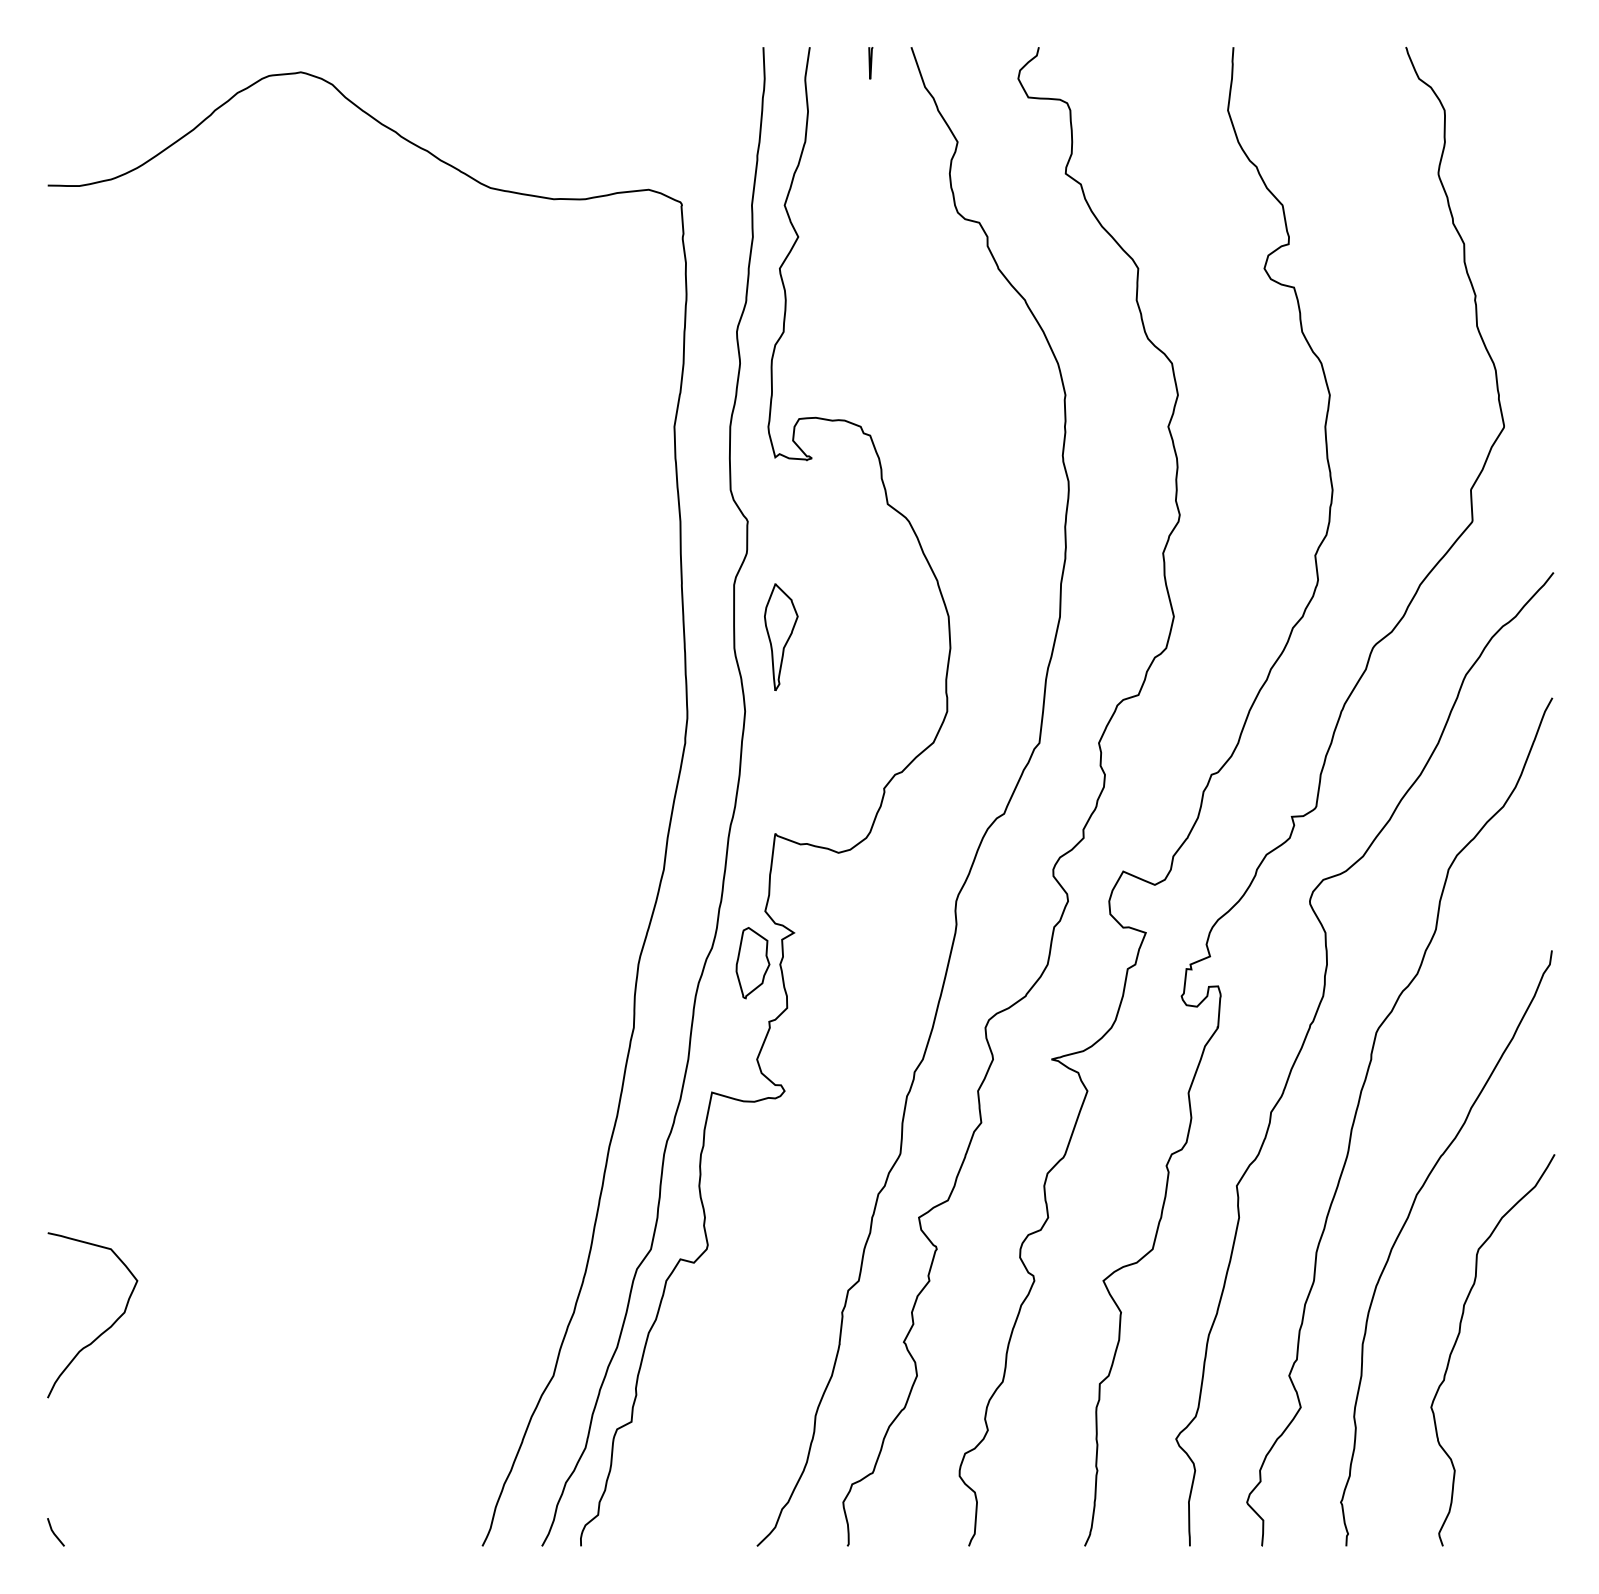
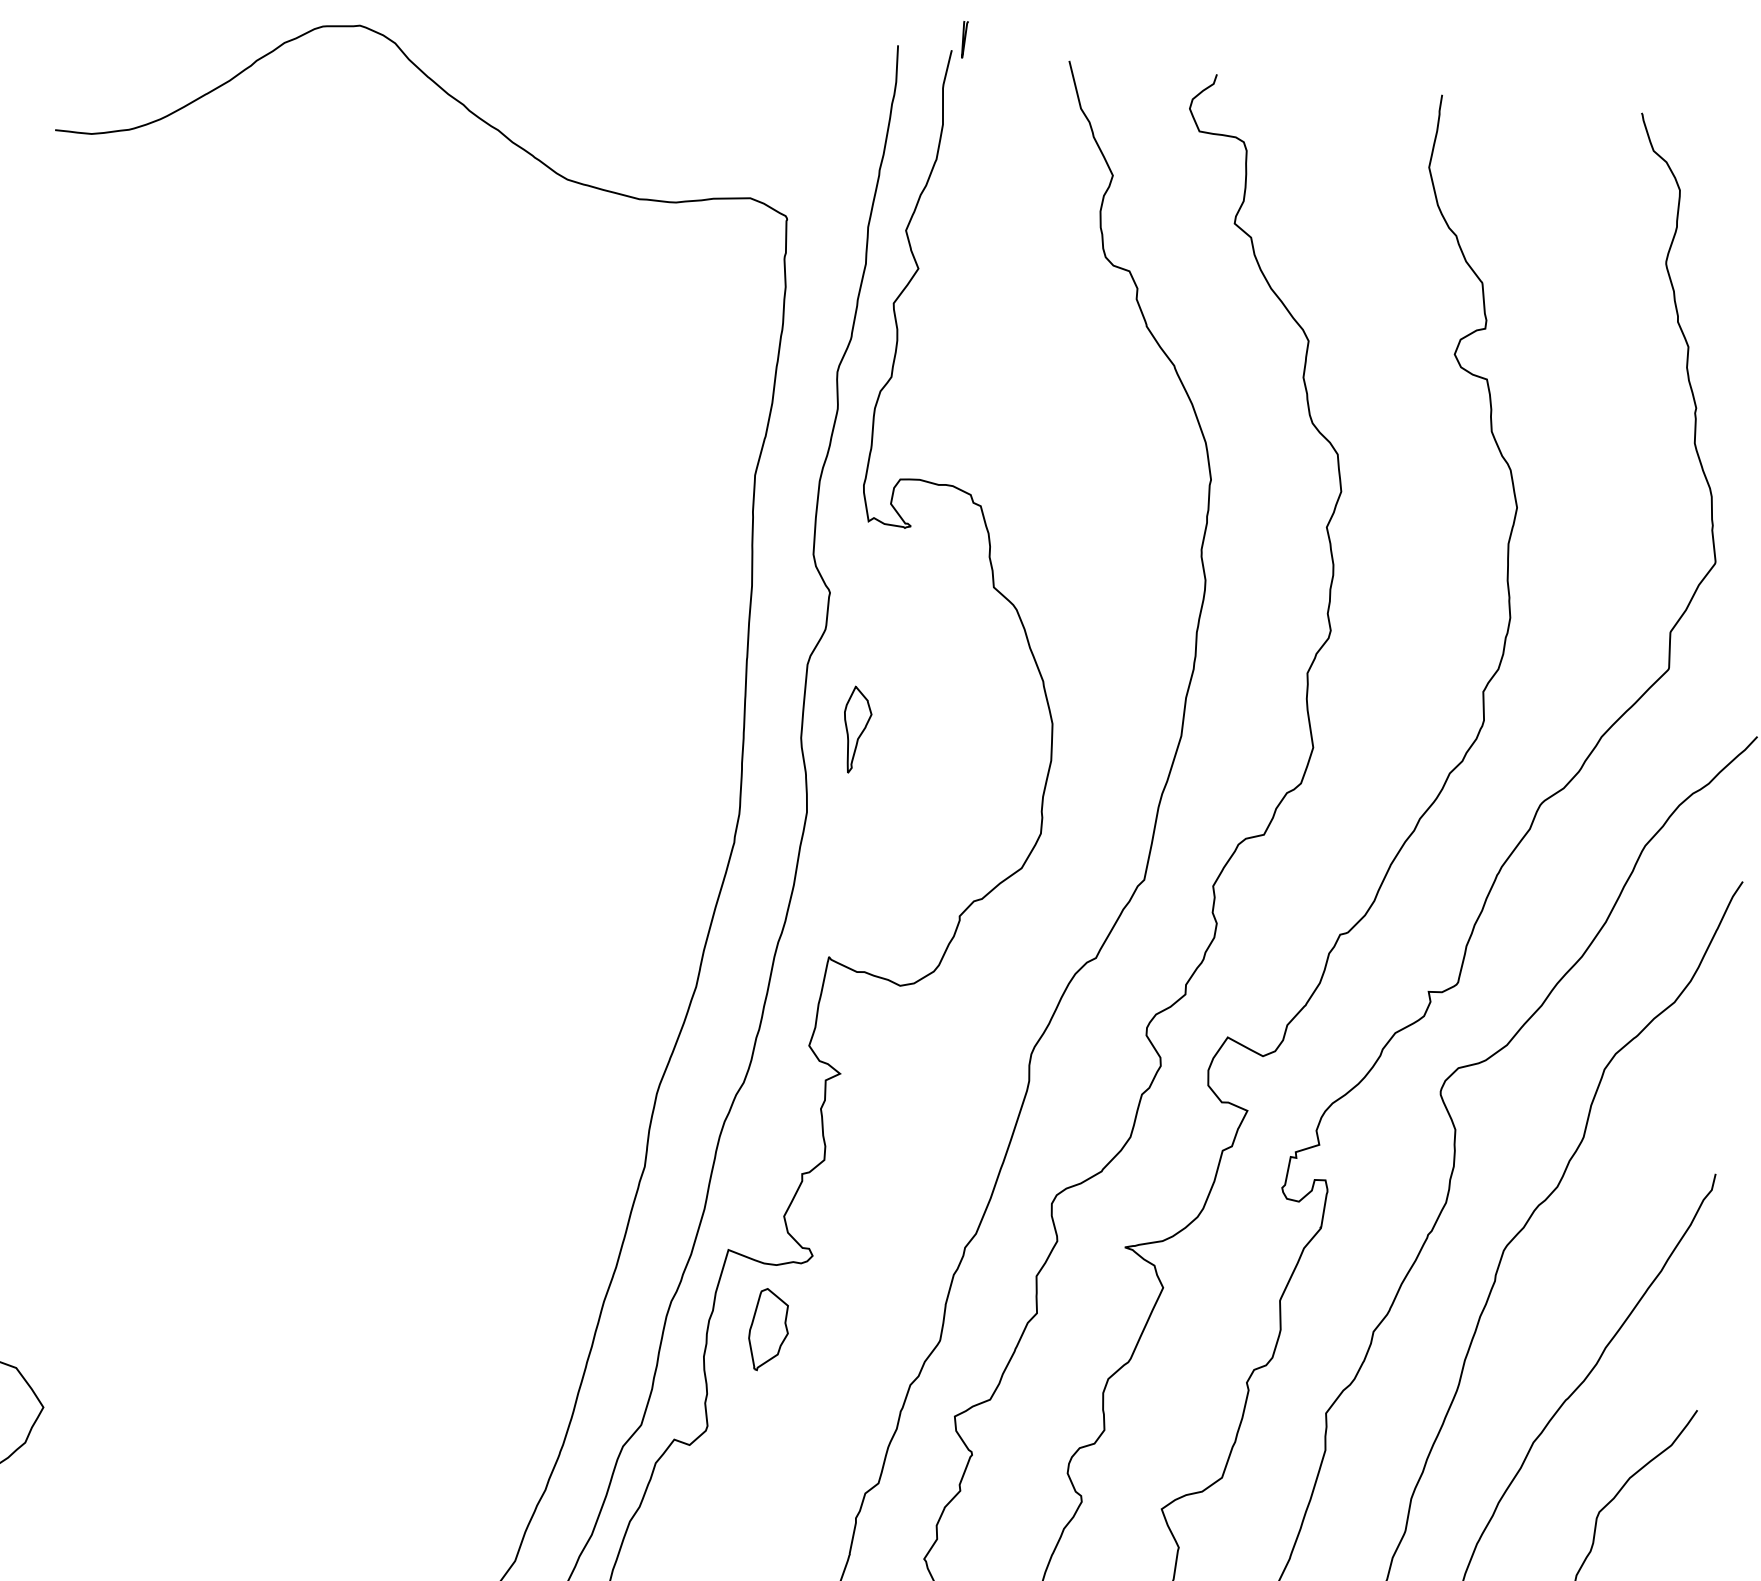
curve: (870, 63) -> (964, 40), moved
part: (781, 636) -> (856, 729), size x0.7
part: (752, 963) -> (768, 1330), moved

